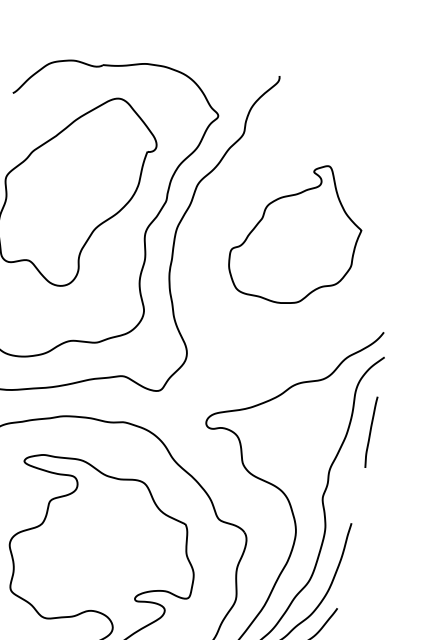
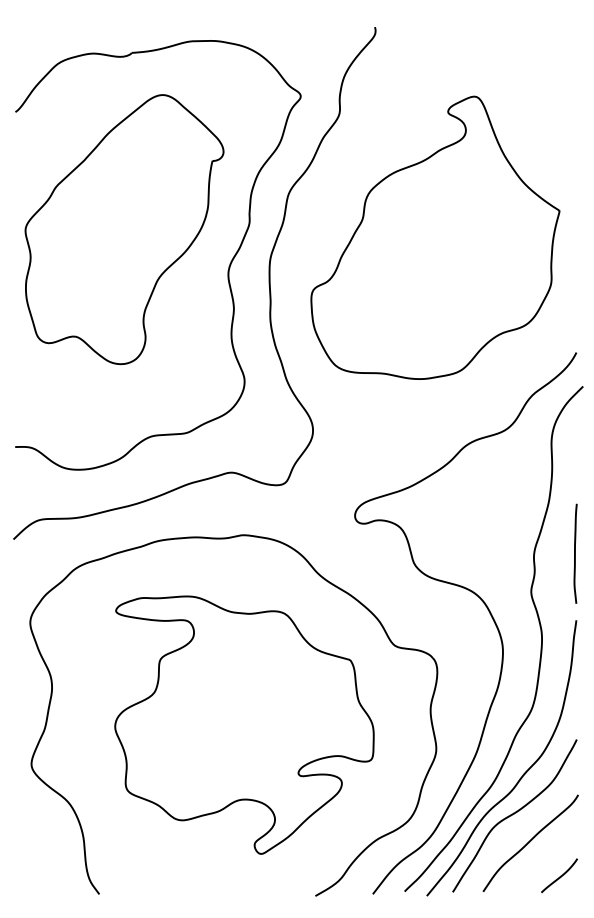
part: (297, 233) -> (435, 237), size x1.43
curve: (370, 431) -> (575, 553), moved

